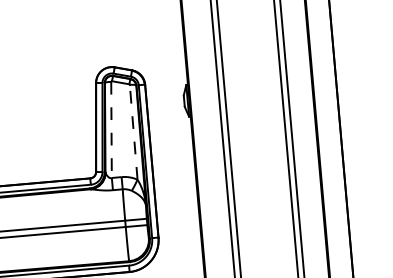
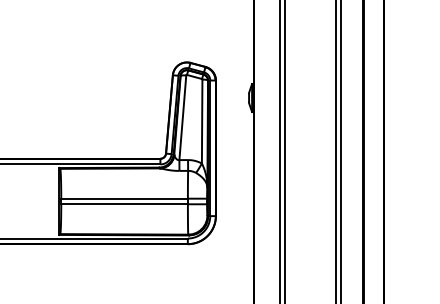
line: (111, 130) -> (182, 118), dashed -> solid
line: (134, 132) -> (202, 121), dashed -> solid

